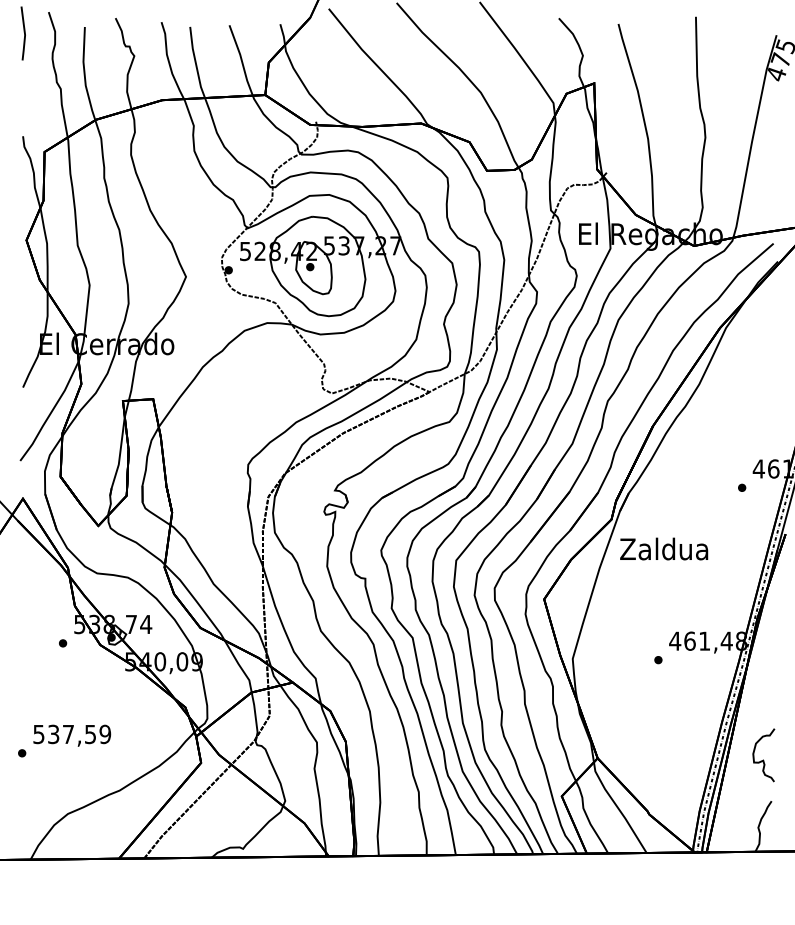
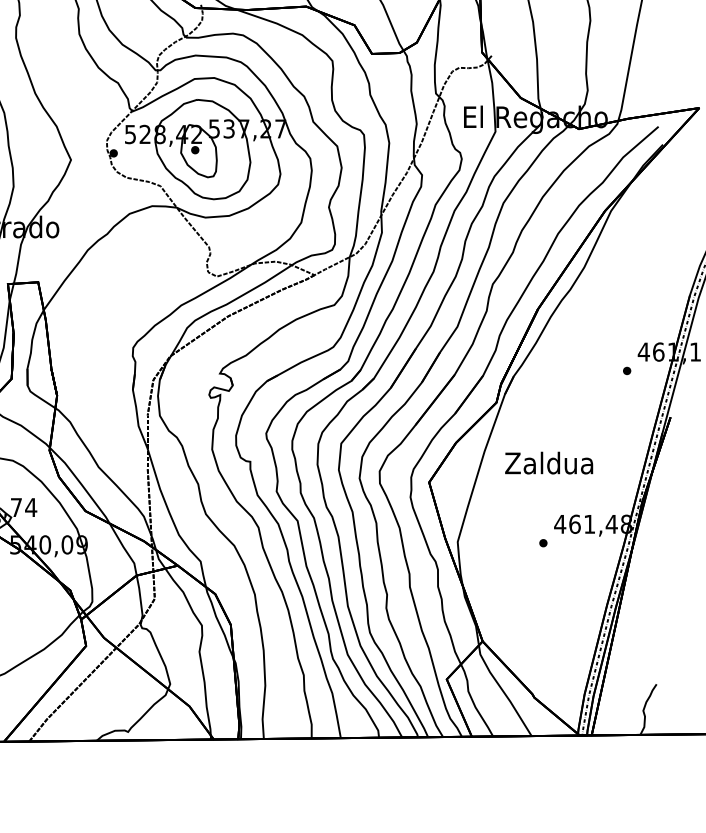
text: (664, 548) -> (549, 462), moved
curve: (763, 759) -> (648, 642), removed

